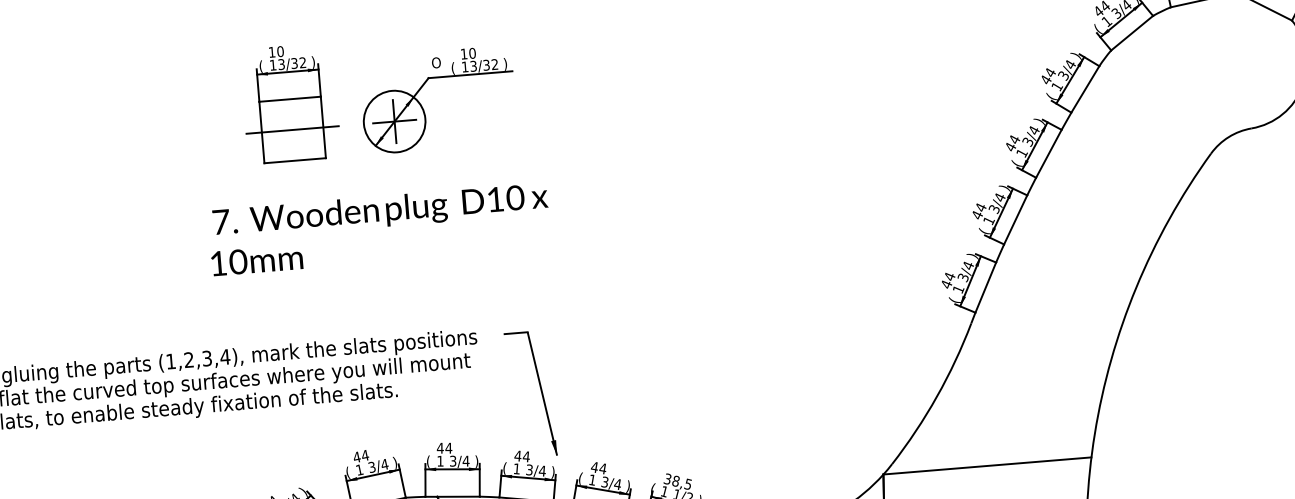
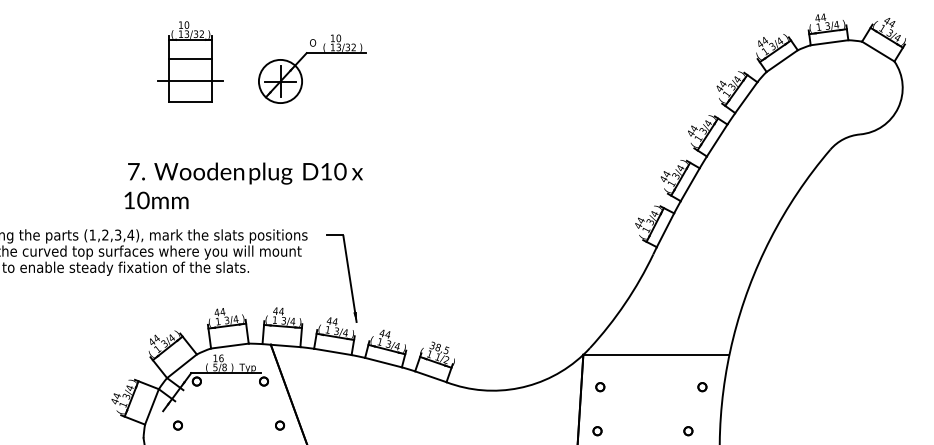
part: (423, 106) -> (301, 72), moved
text: (379, 228) -> (243, 185), moved

